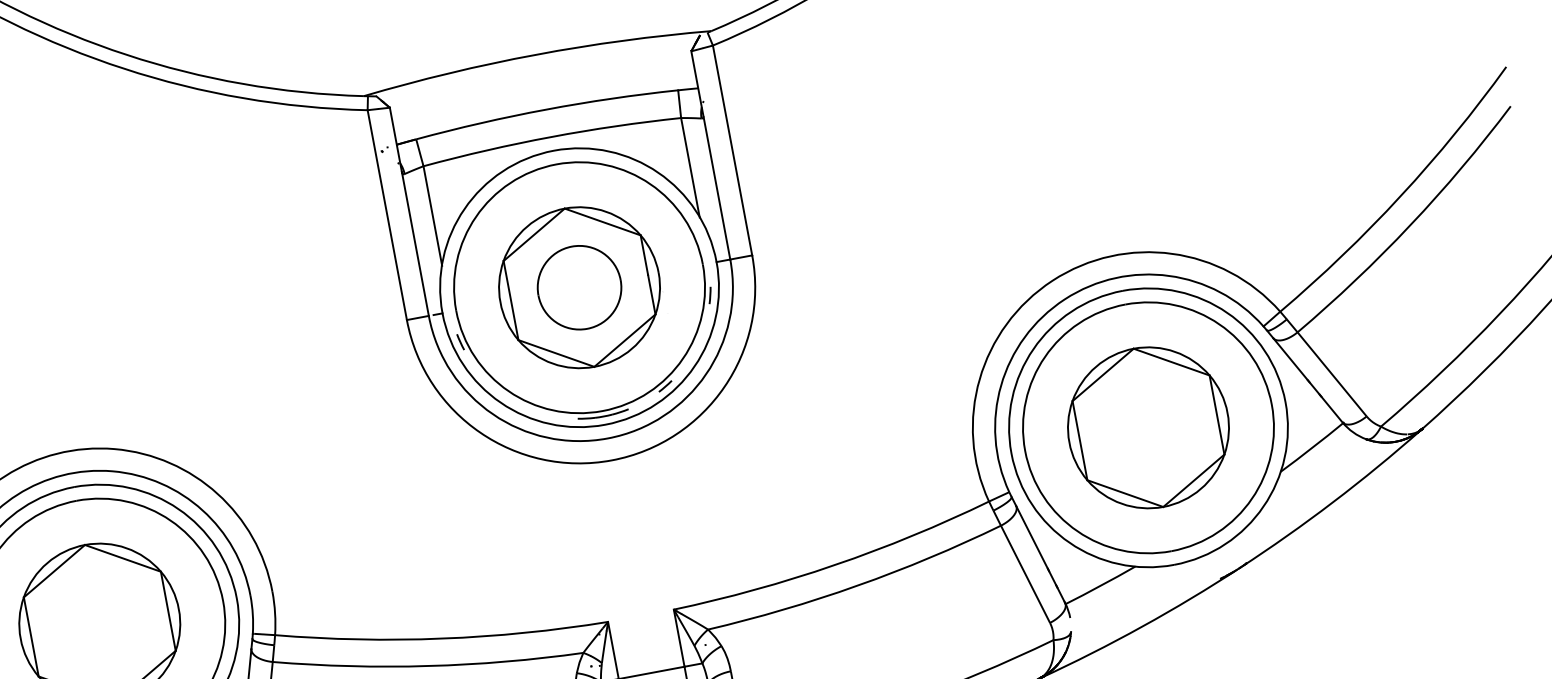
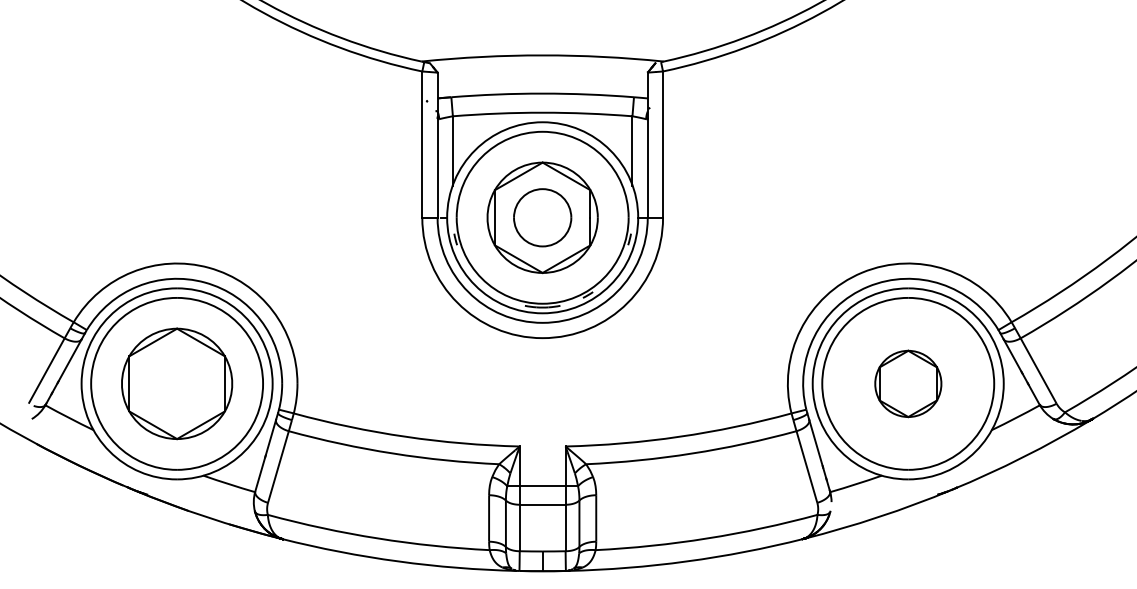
part: (1148, 427) -> (908, 383), size x0.6

